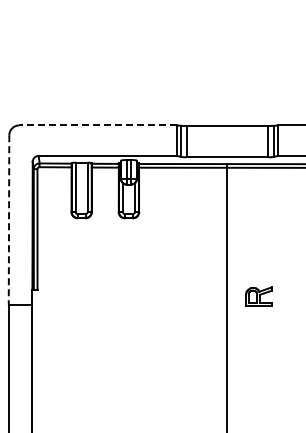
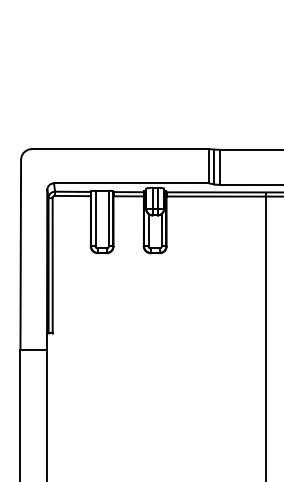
line: (98, 125) -> (121, 149), dashed -> solid
line: (9, 219) -> (21, 254), dashed -> solid

